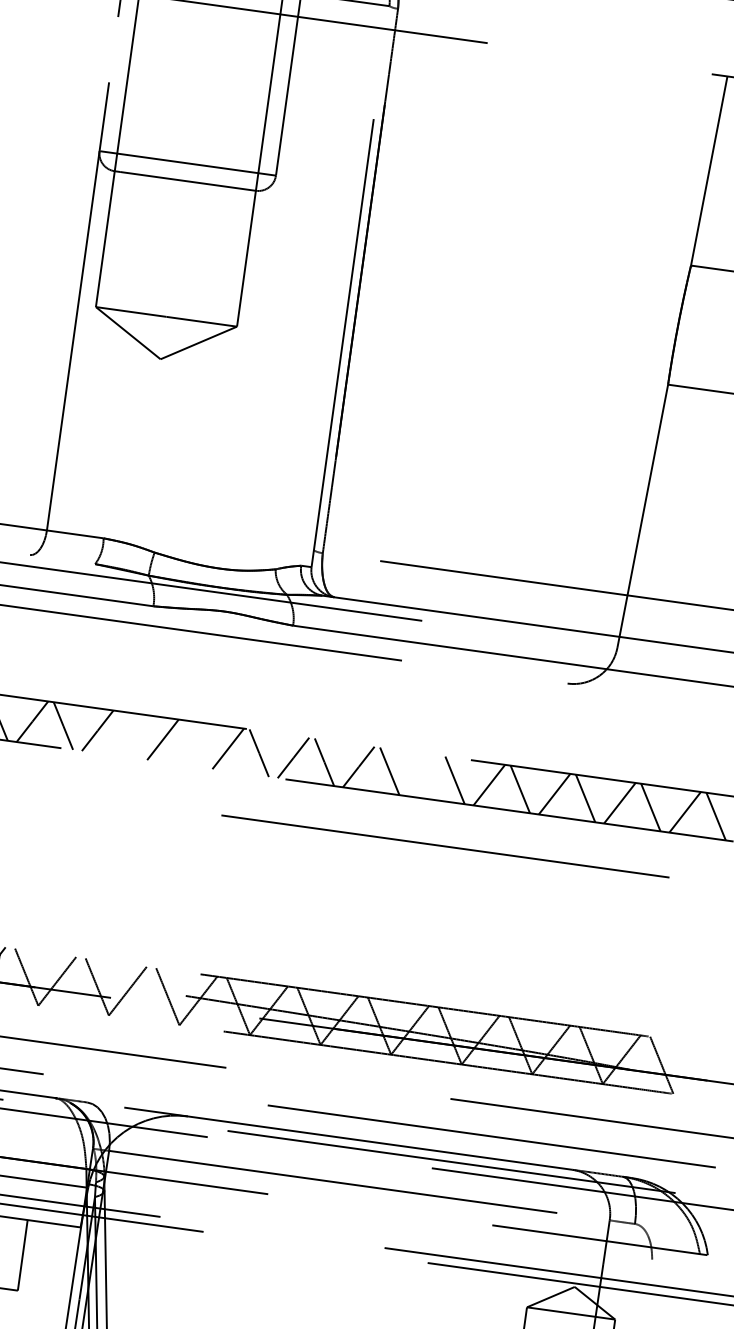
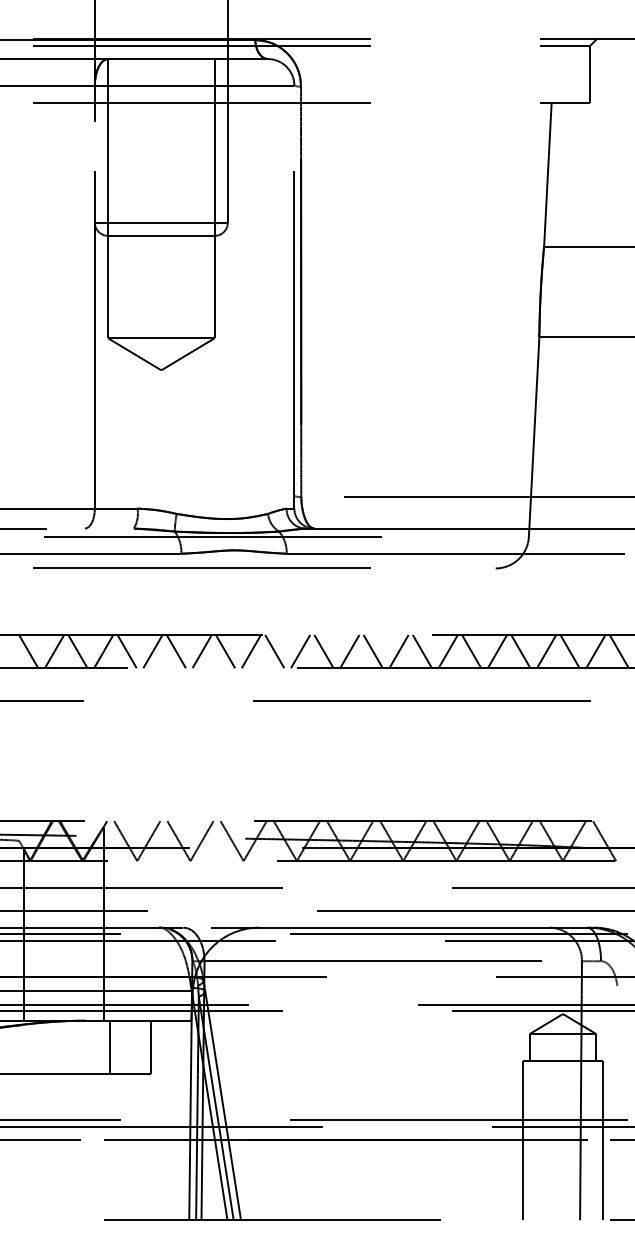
line: (127, 734) -> (175, 651), added
line: (193, 744) -> (225, 651), added
line: (423, 775) -> (398, 651), added

